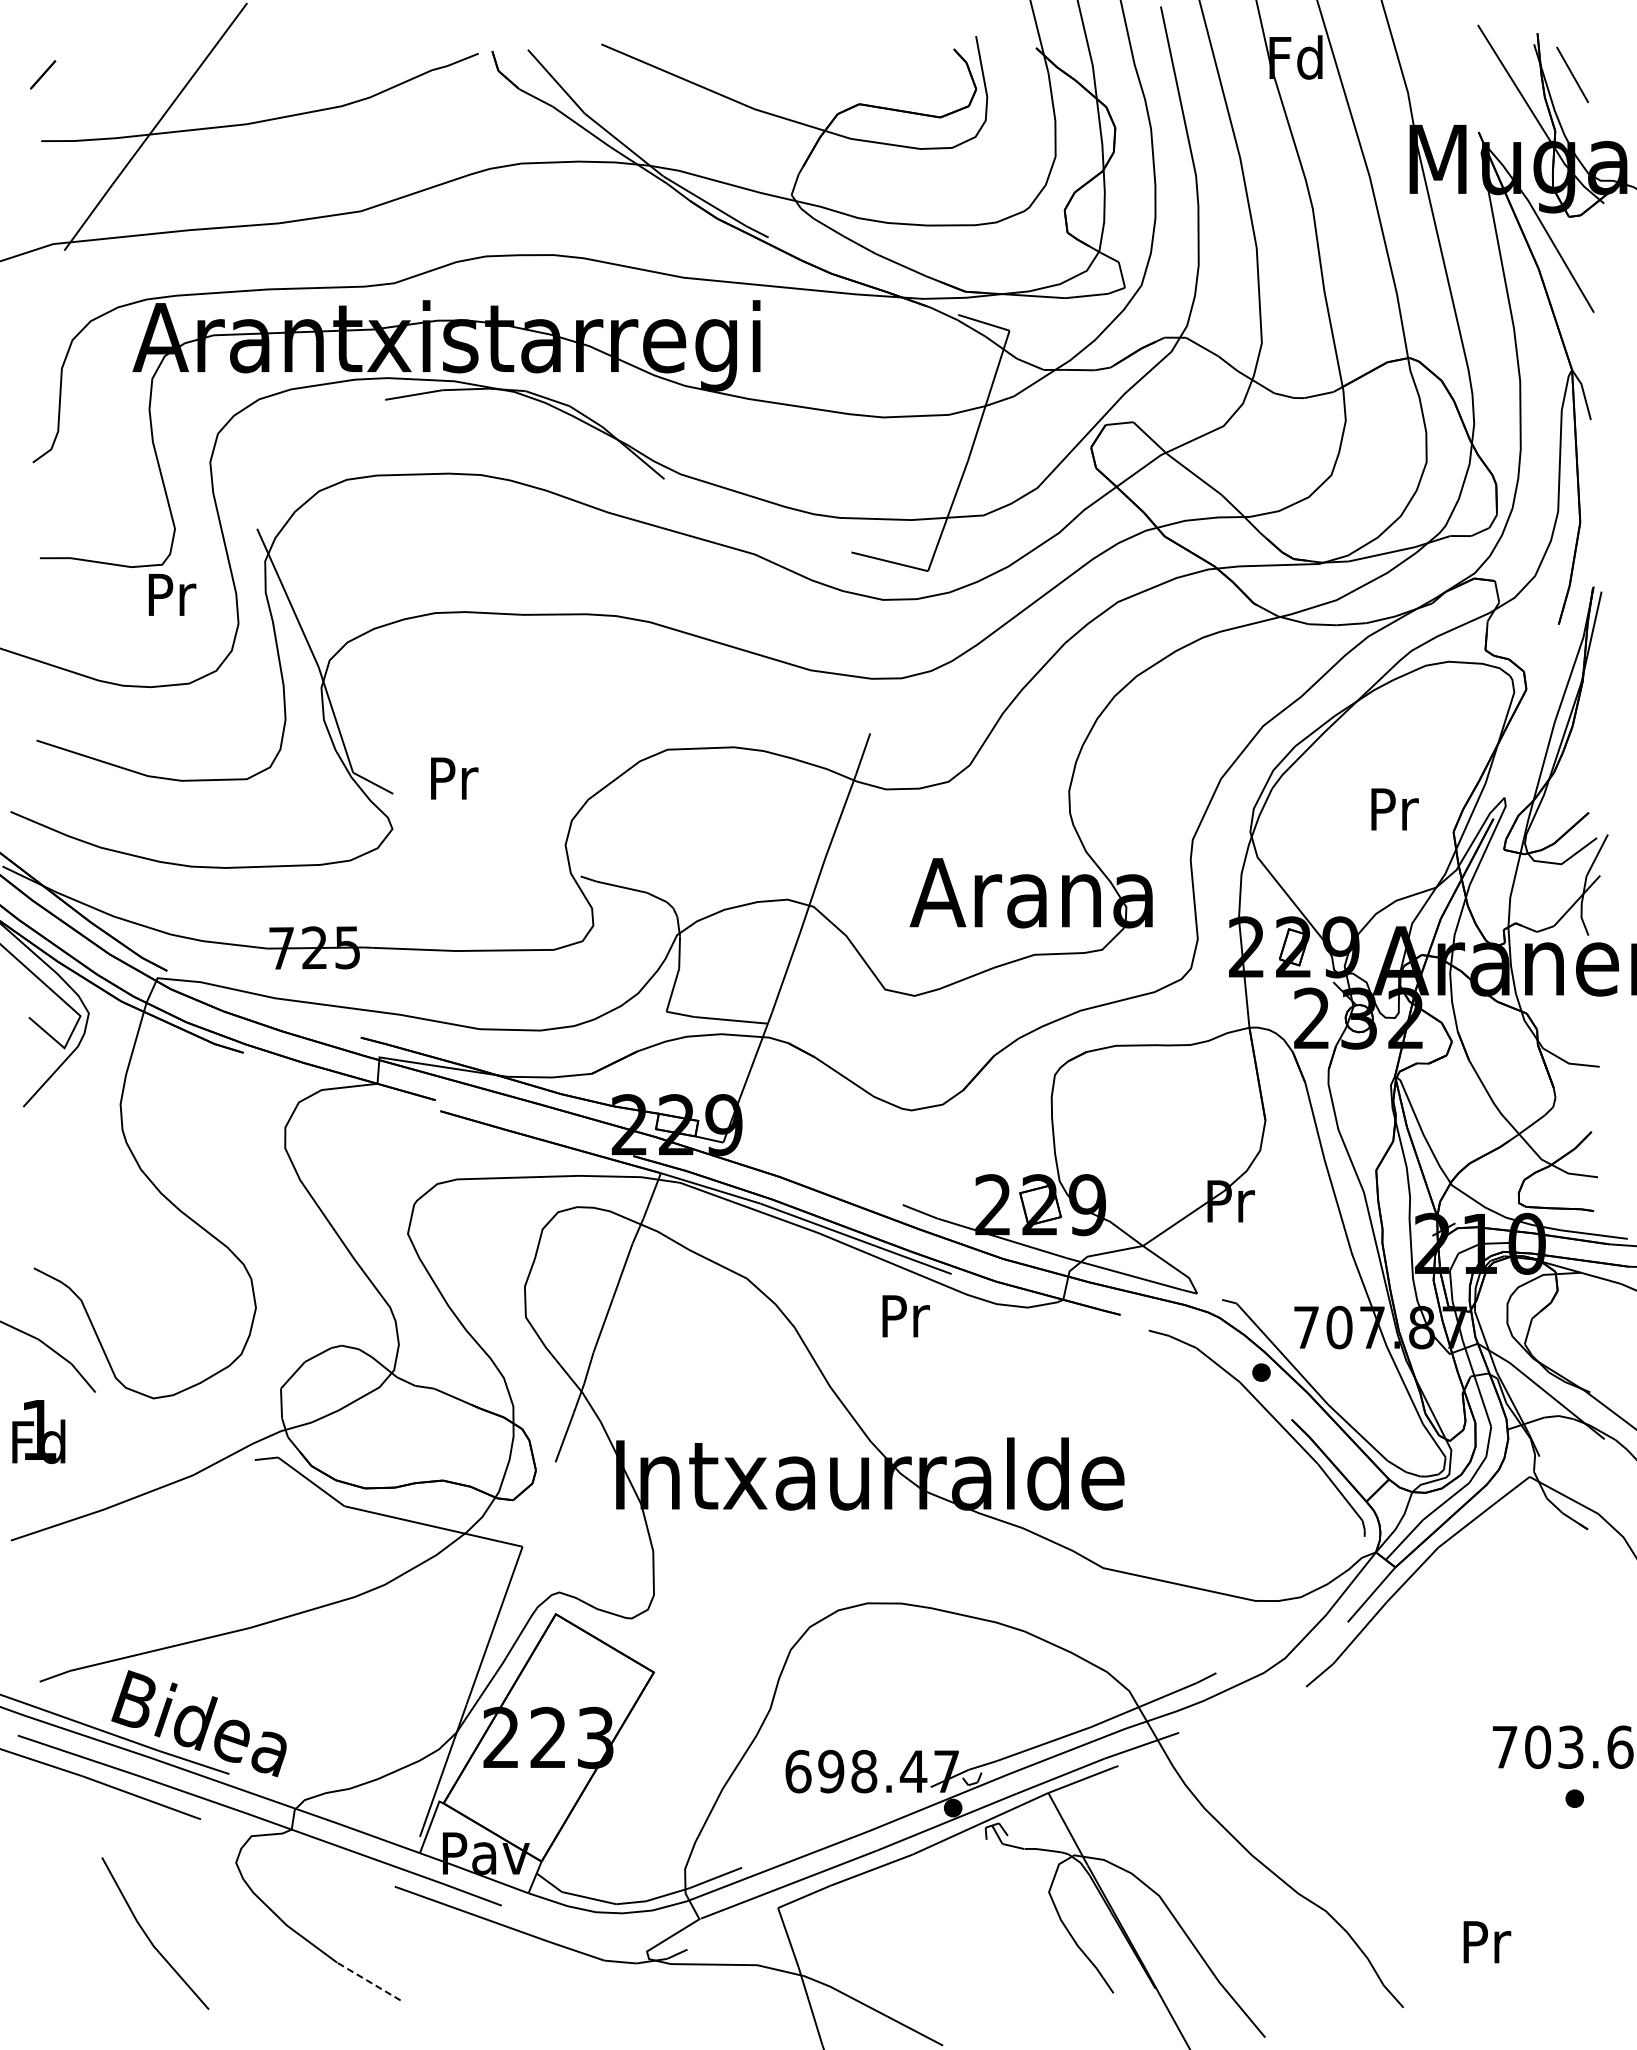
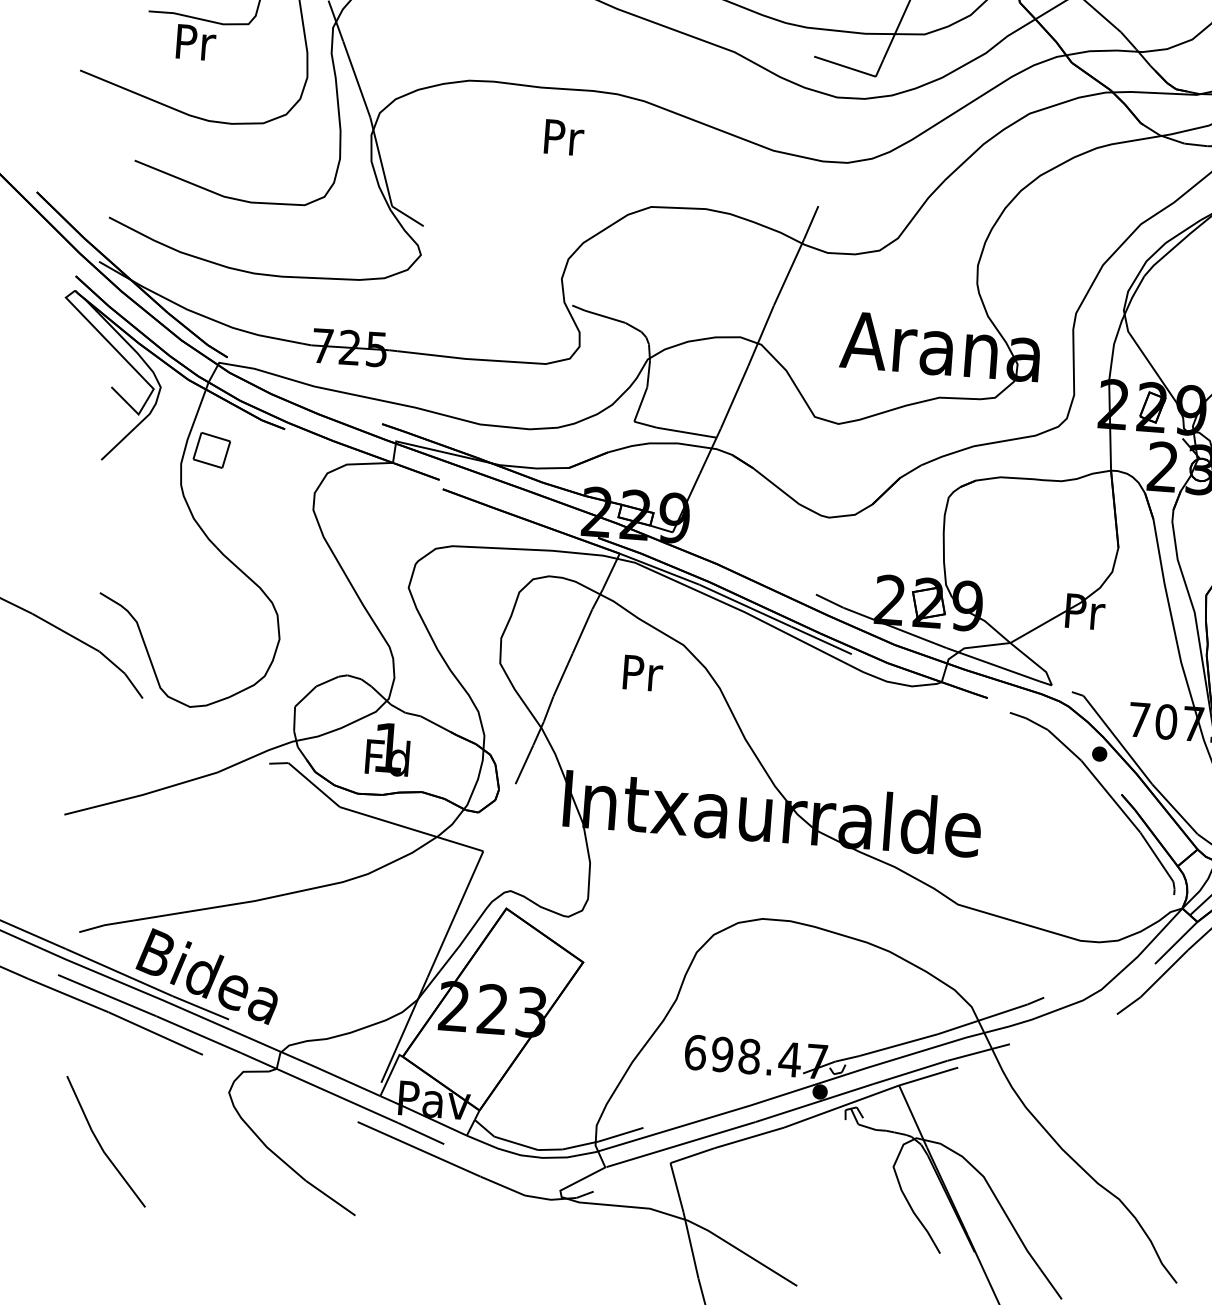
text: (172, 594) -> (196, 42), moved
text: (454, 778) -> (564, 137), moved
part: (156, 1084) -> (211, 449), added
text: (905, 1316) -> (642, 673), moved
text: (38, 1432) -> (387, 749), moved
line: (148, 1936) -> (100, 1143), moved
line: (368, 1981) -> (330, 1198), dashed -> solid

